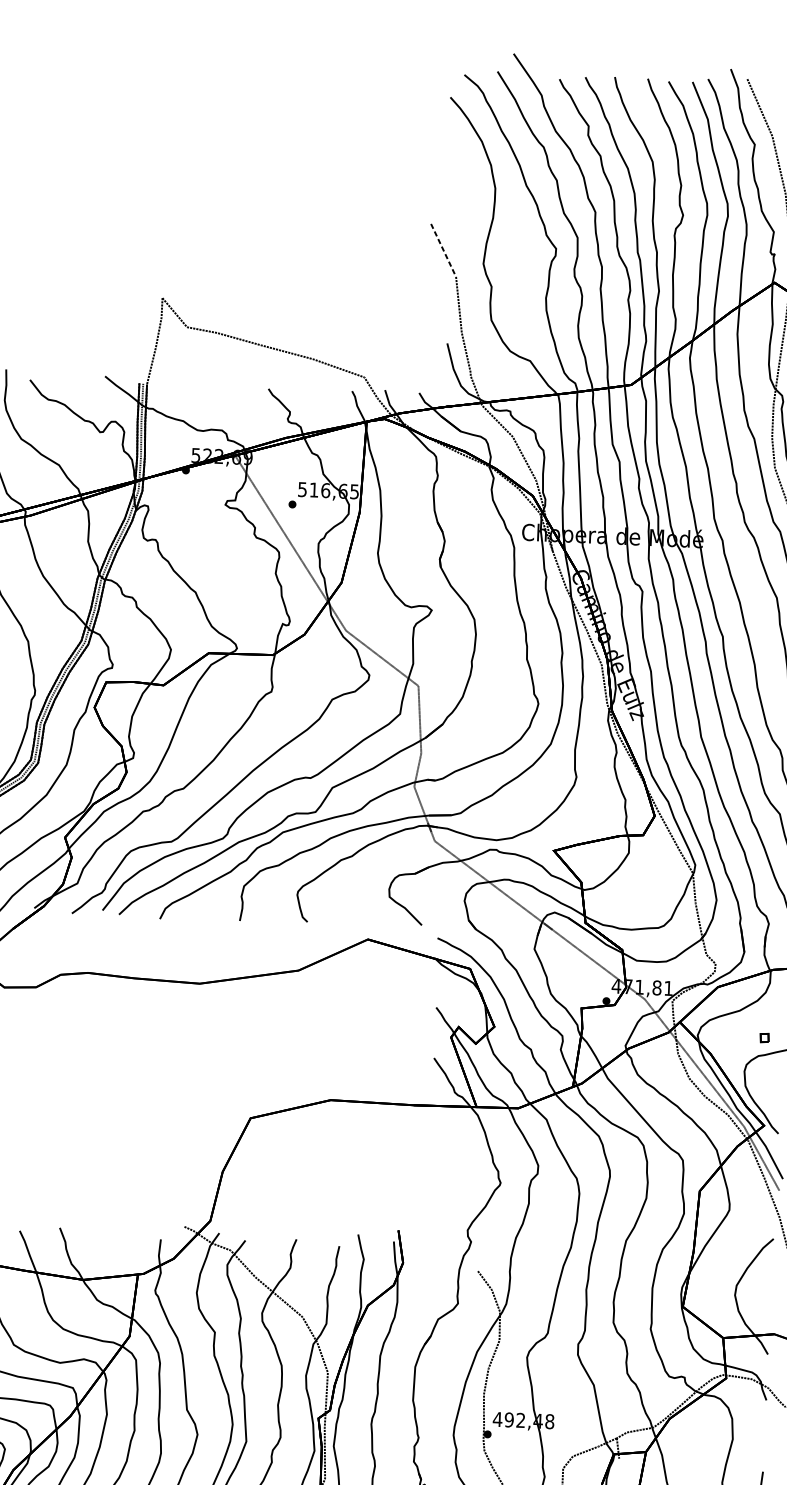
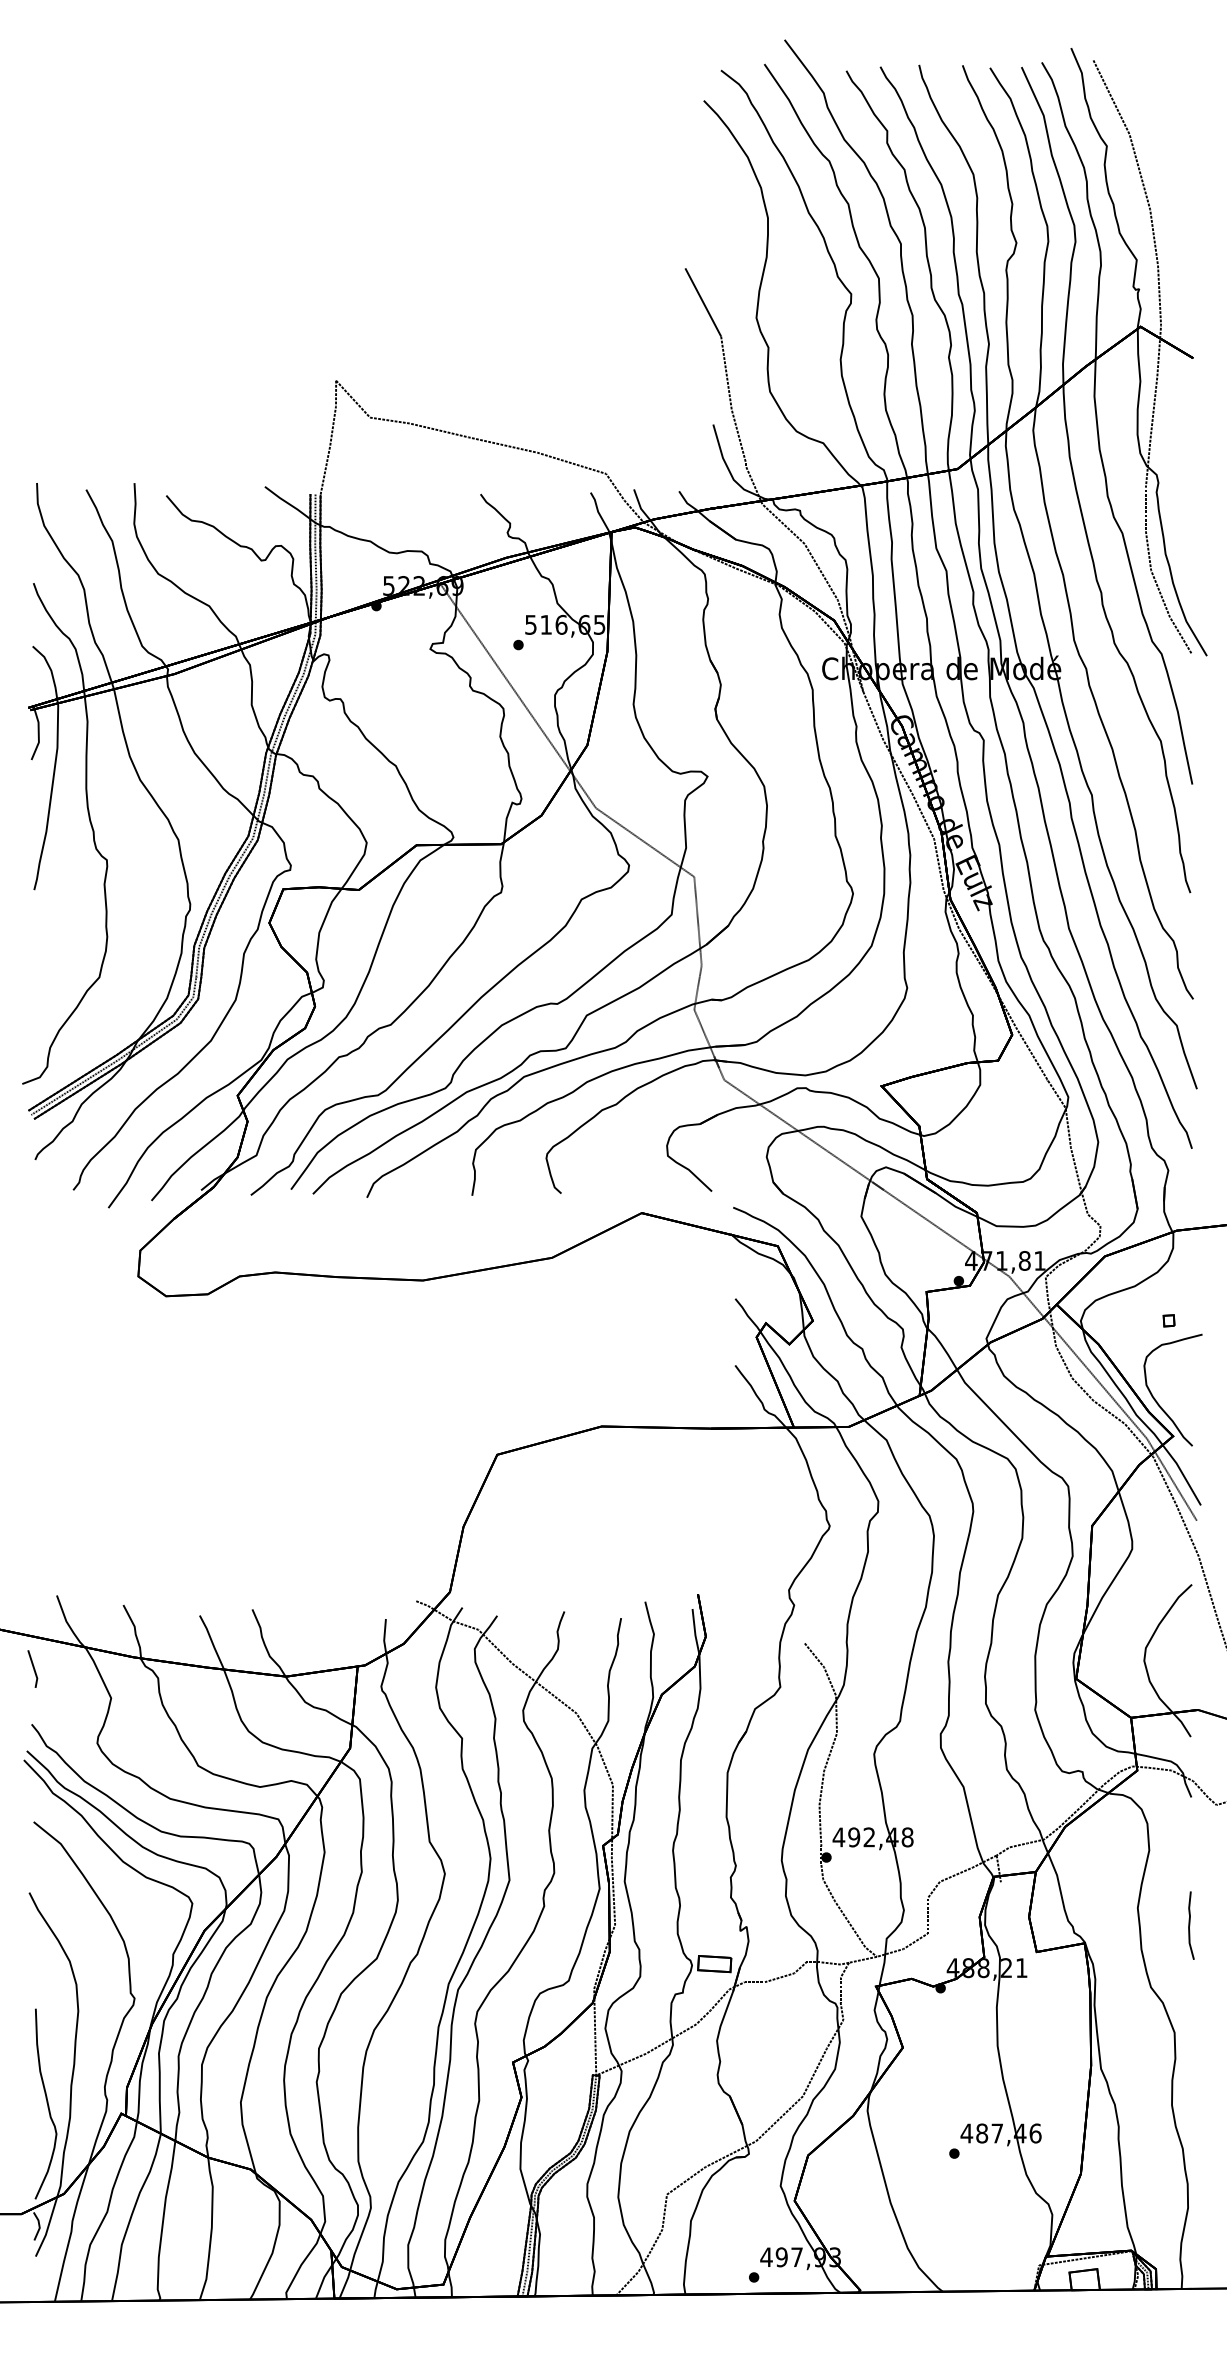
line: (443, 250) -> (703, 302), dashed -> solid

